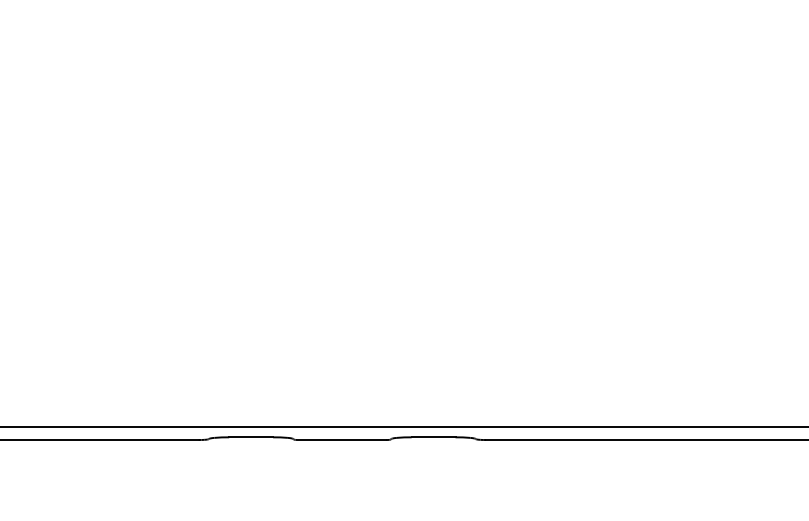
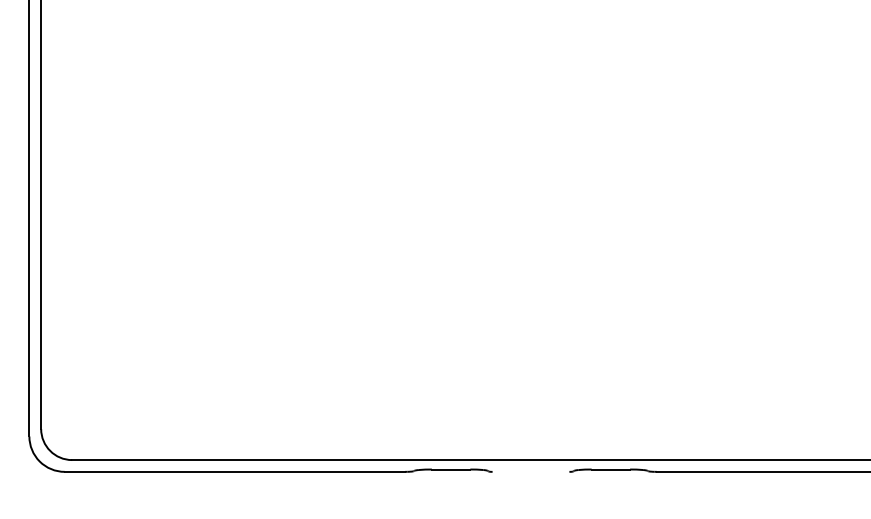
line: (341, 439) -> (530, 471), removed

